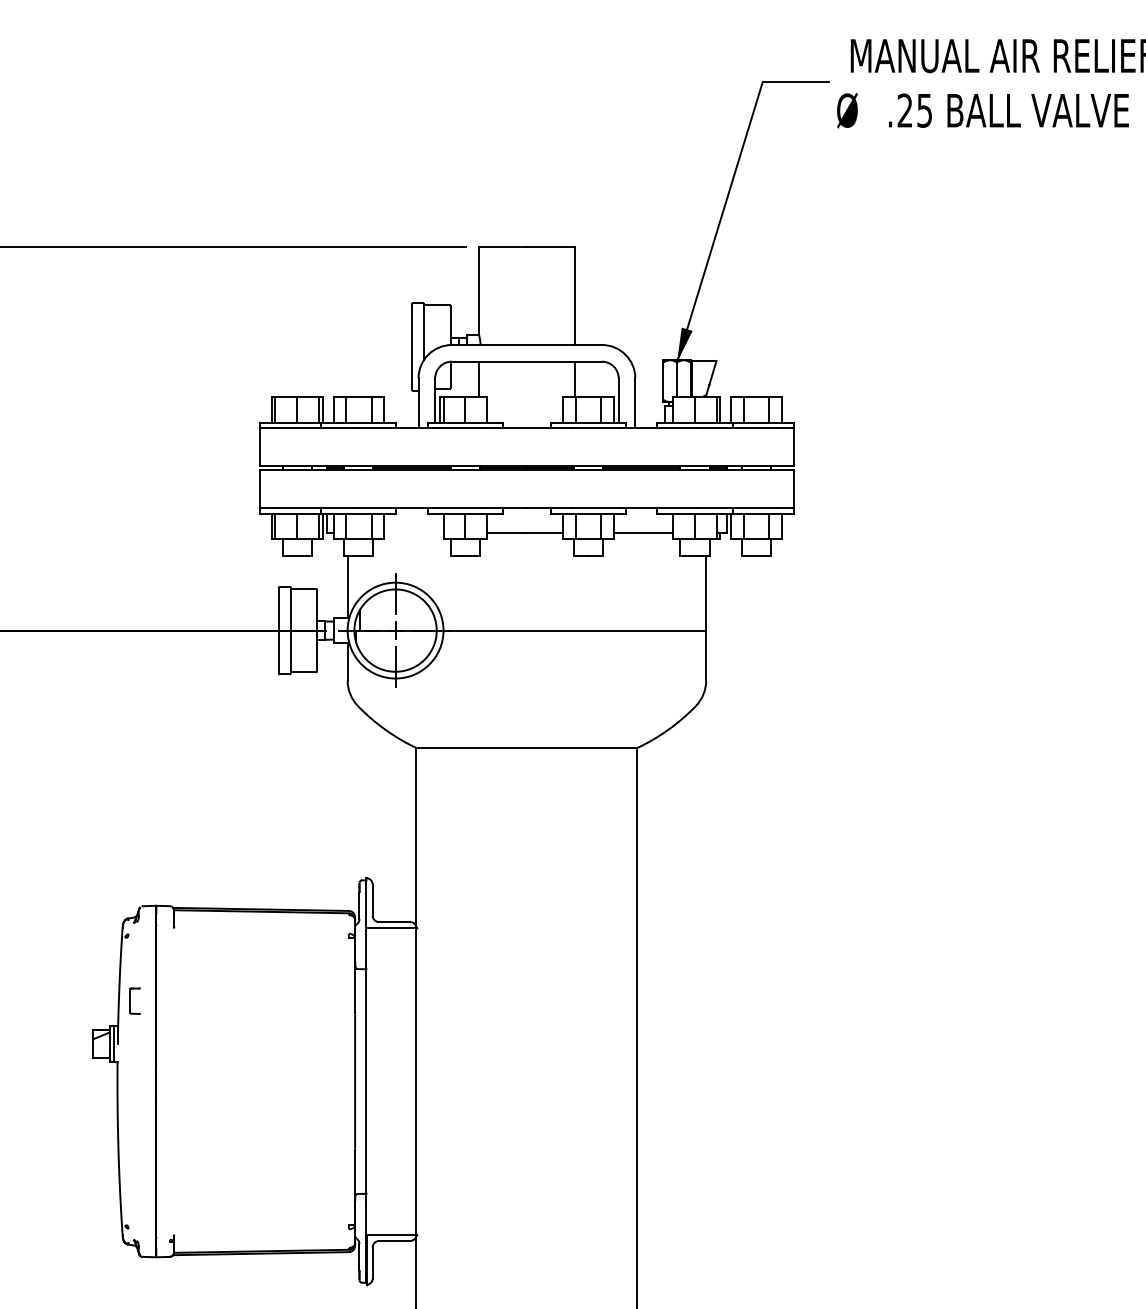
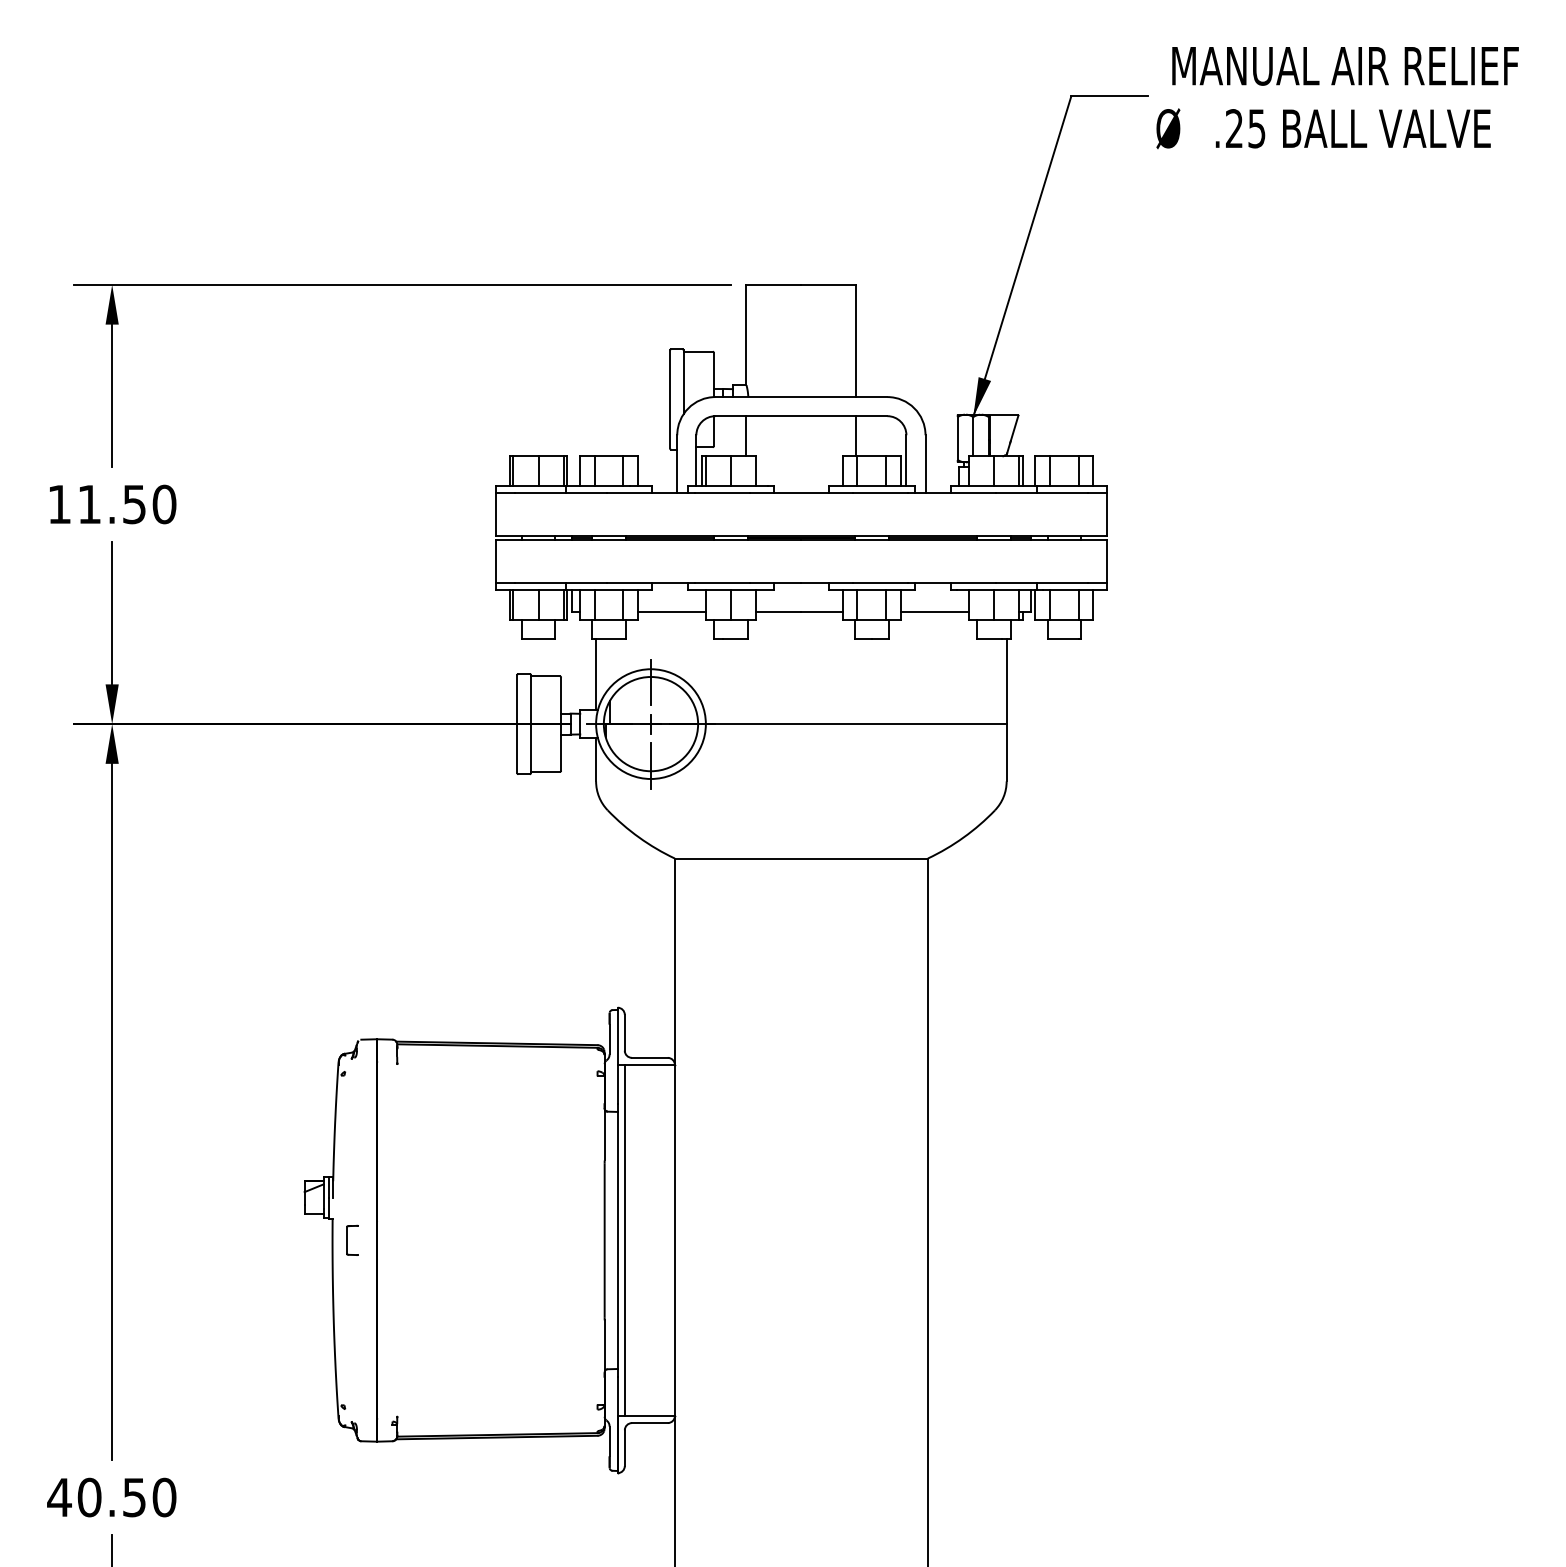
line: (413, 533) -> (671, 612), added
part: (134, 1000) -> (352, 1239), moved
line: (372, 1081) -> (624, 1240), added

